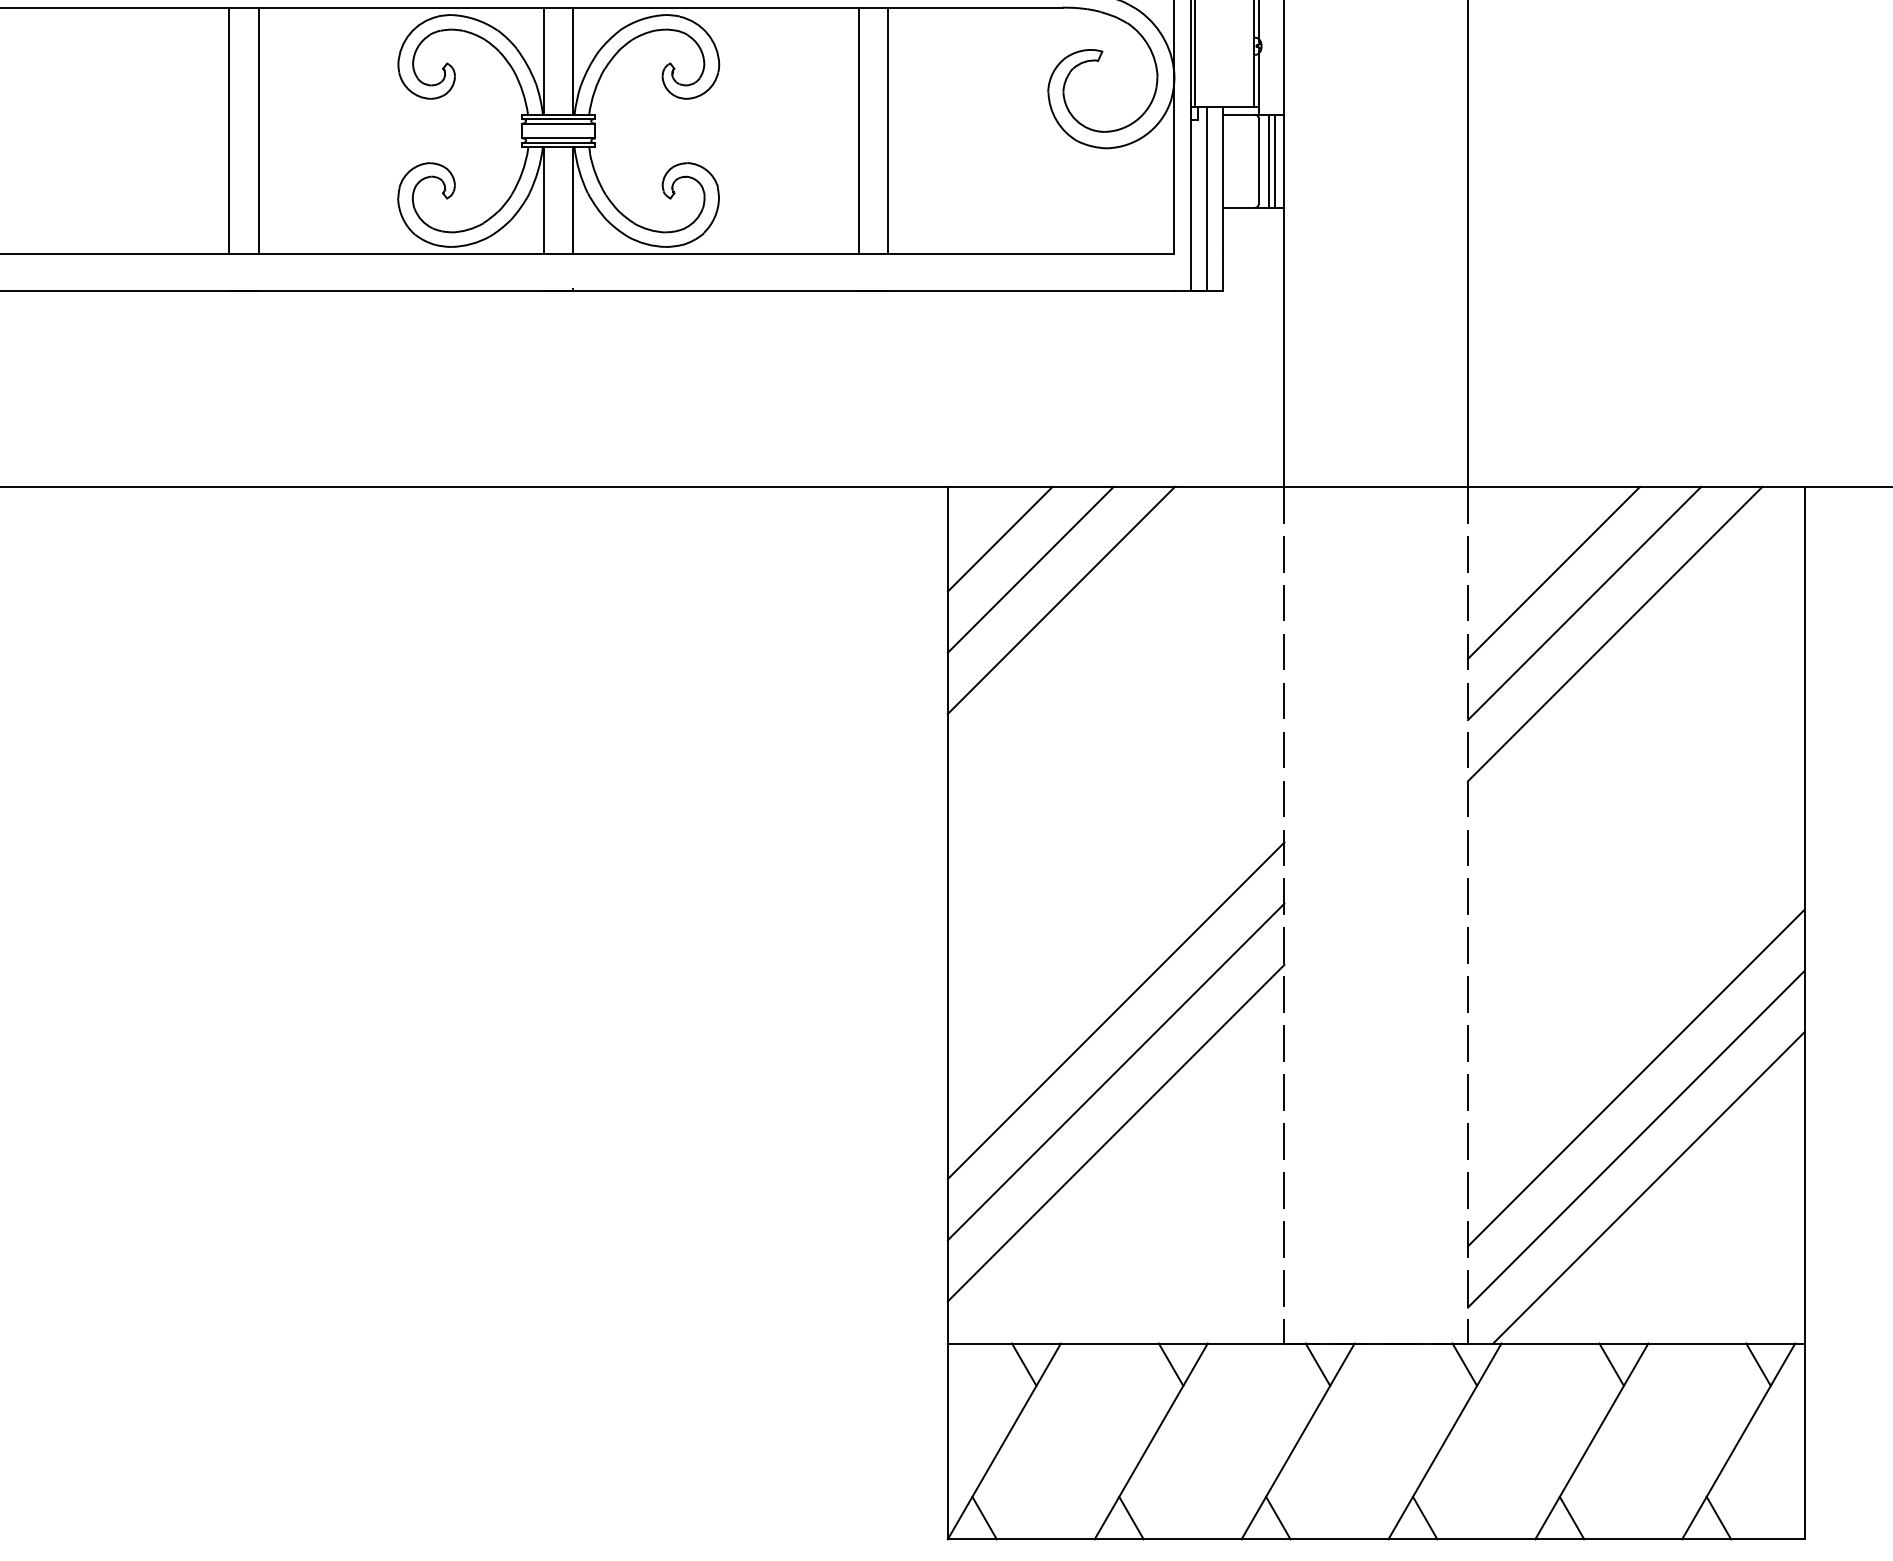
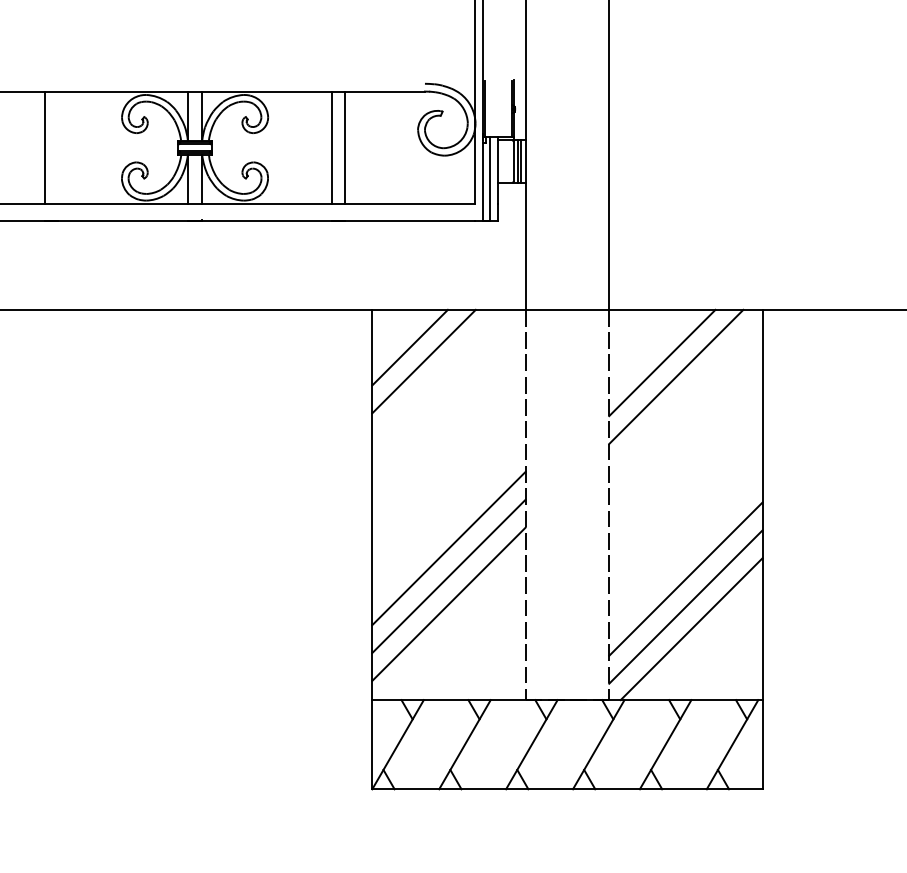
line: (258, 130) -> (58, 147), removed
line: (1000, 538) -> (396, 333), removed
line: (1554, 571) -> (648, 348), removed

